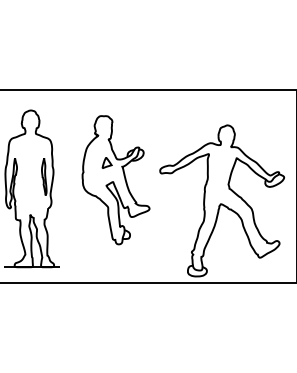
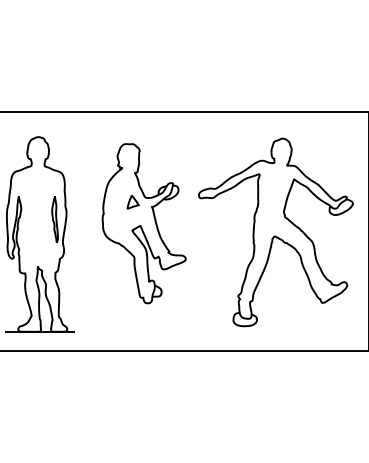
part: (221, 200) -> (275, 232), moved

